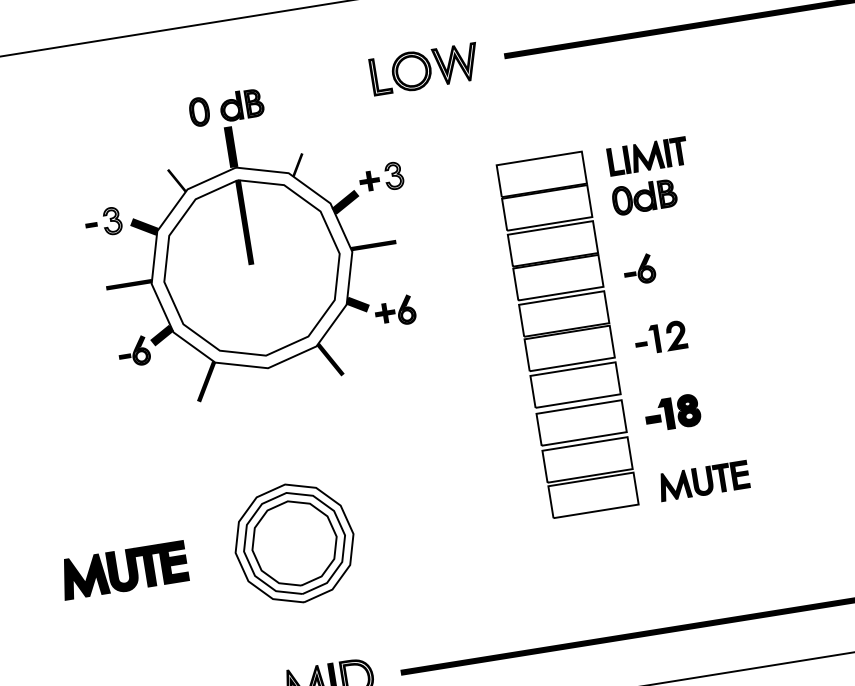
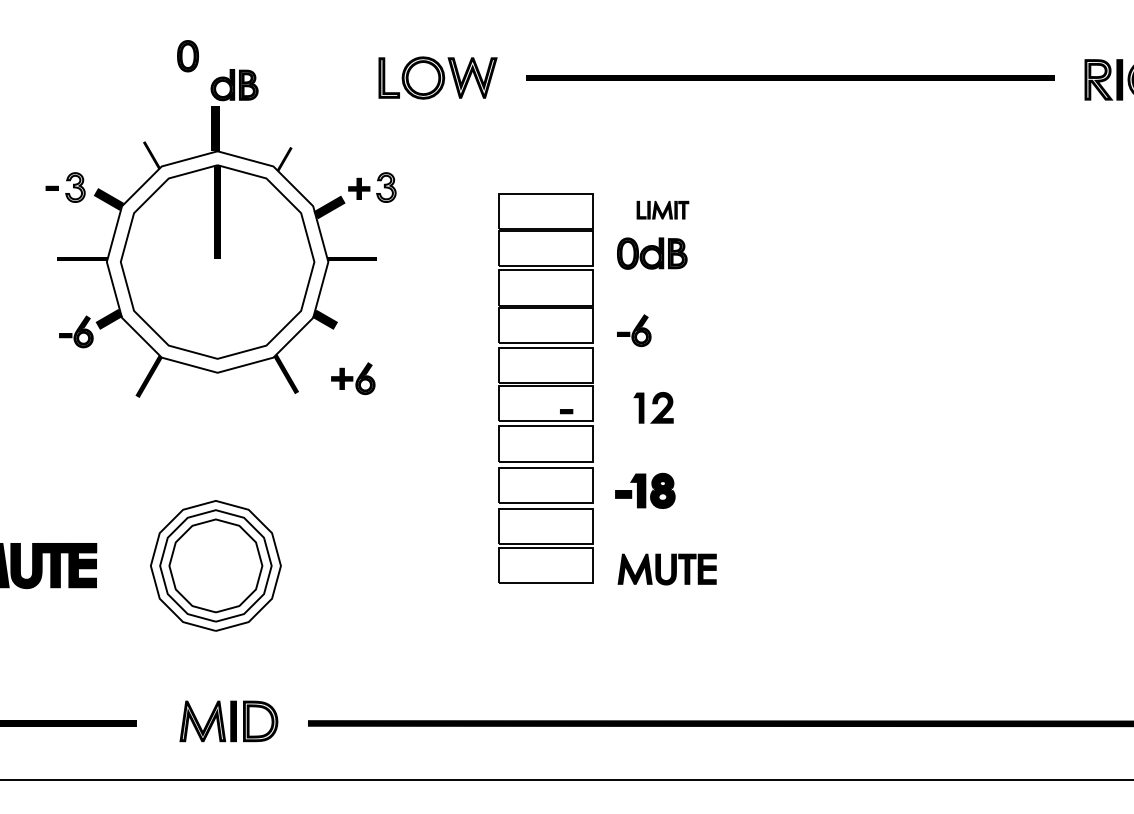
part: (199, 112) -> (187, 56), moved
part: (647, 155) -> (662, 209), size x0.6
part: (395, 311) -> (353, 378), moved
part: (641, 344) -> (566, 411), moved

